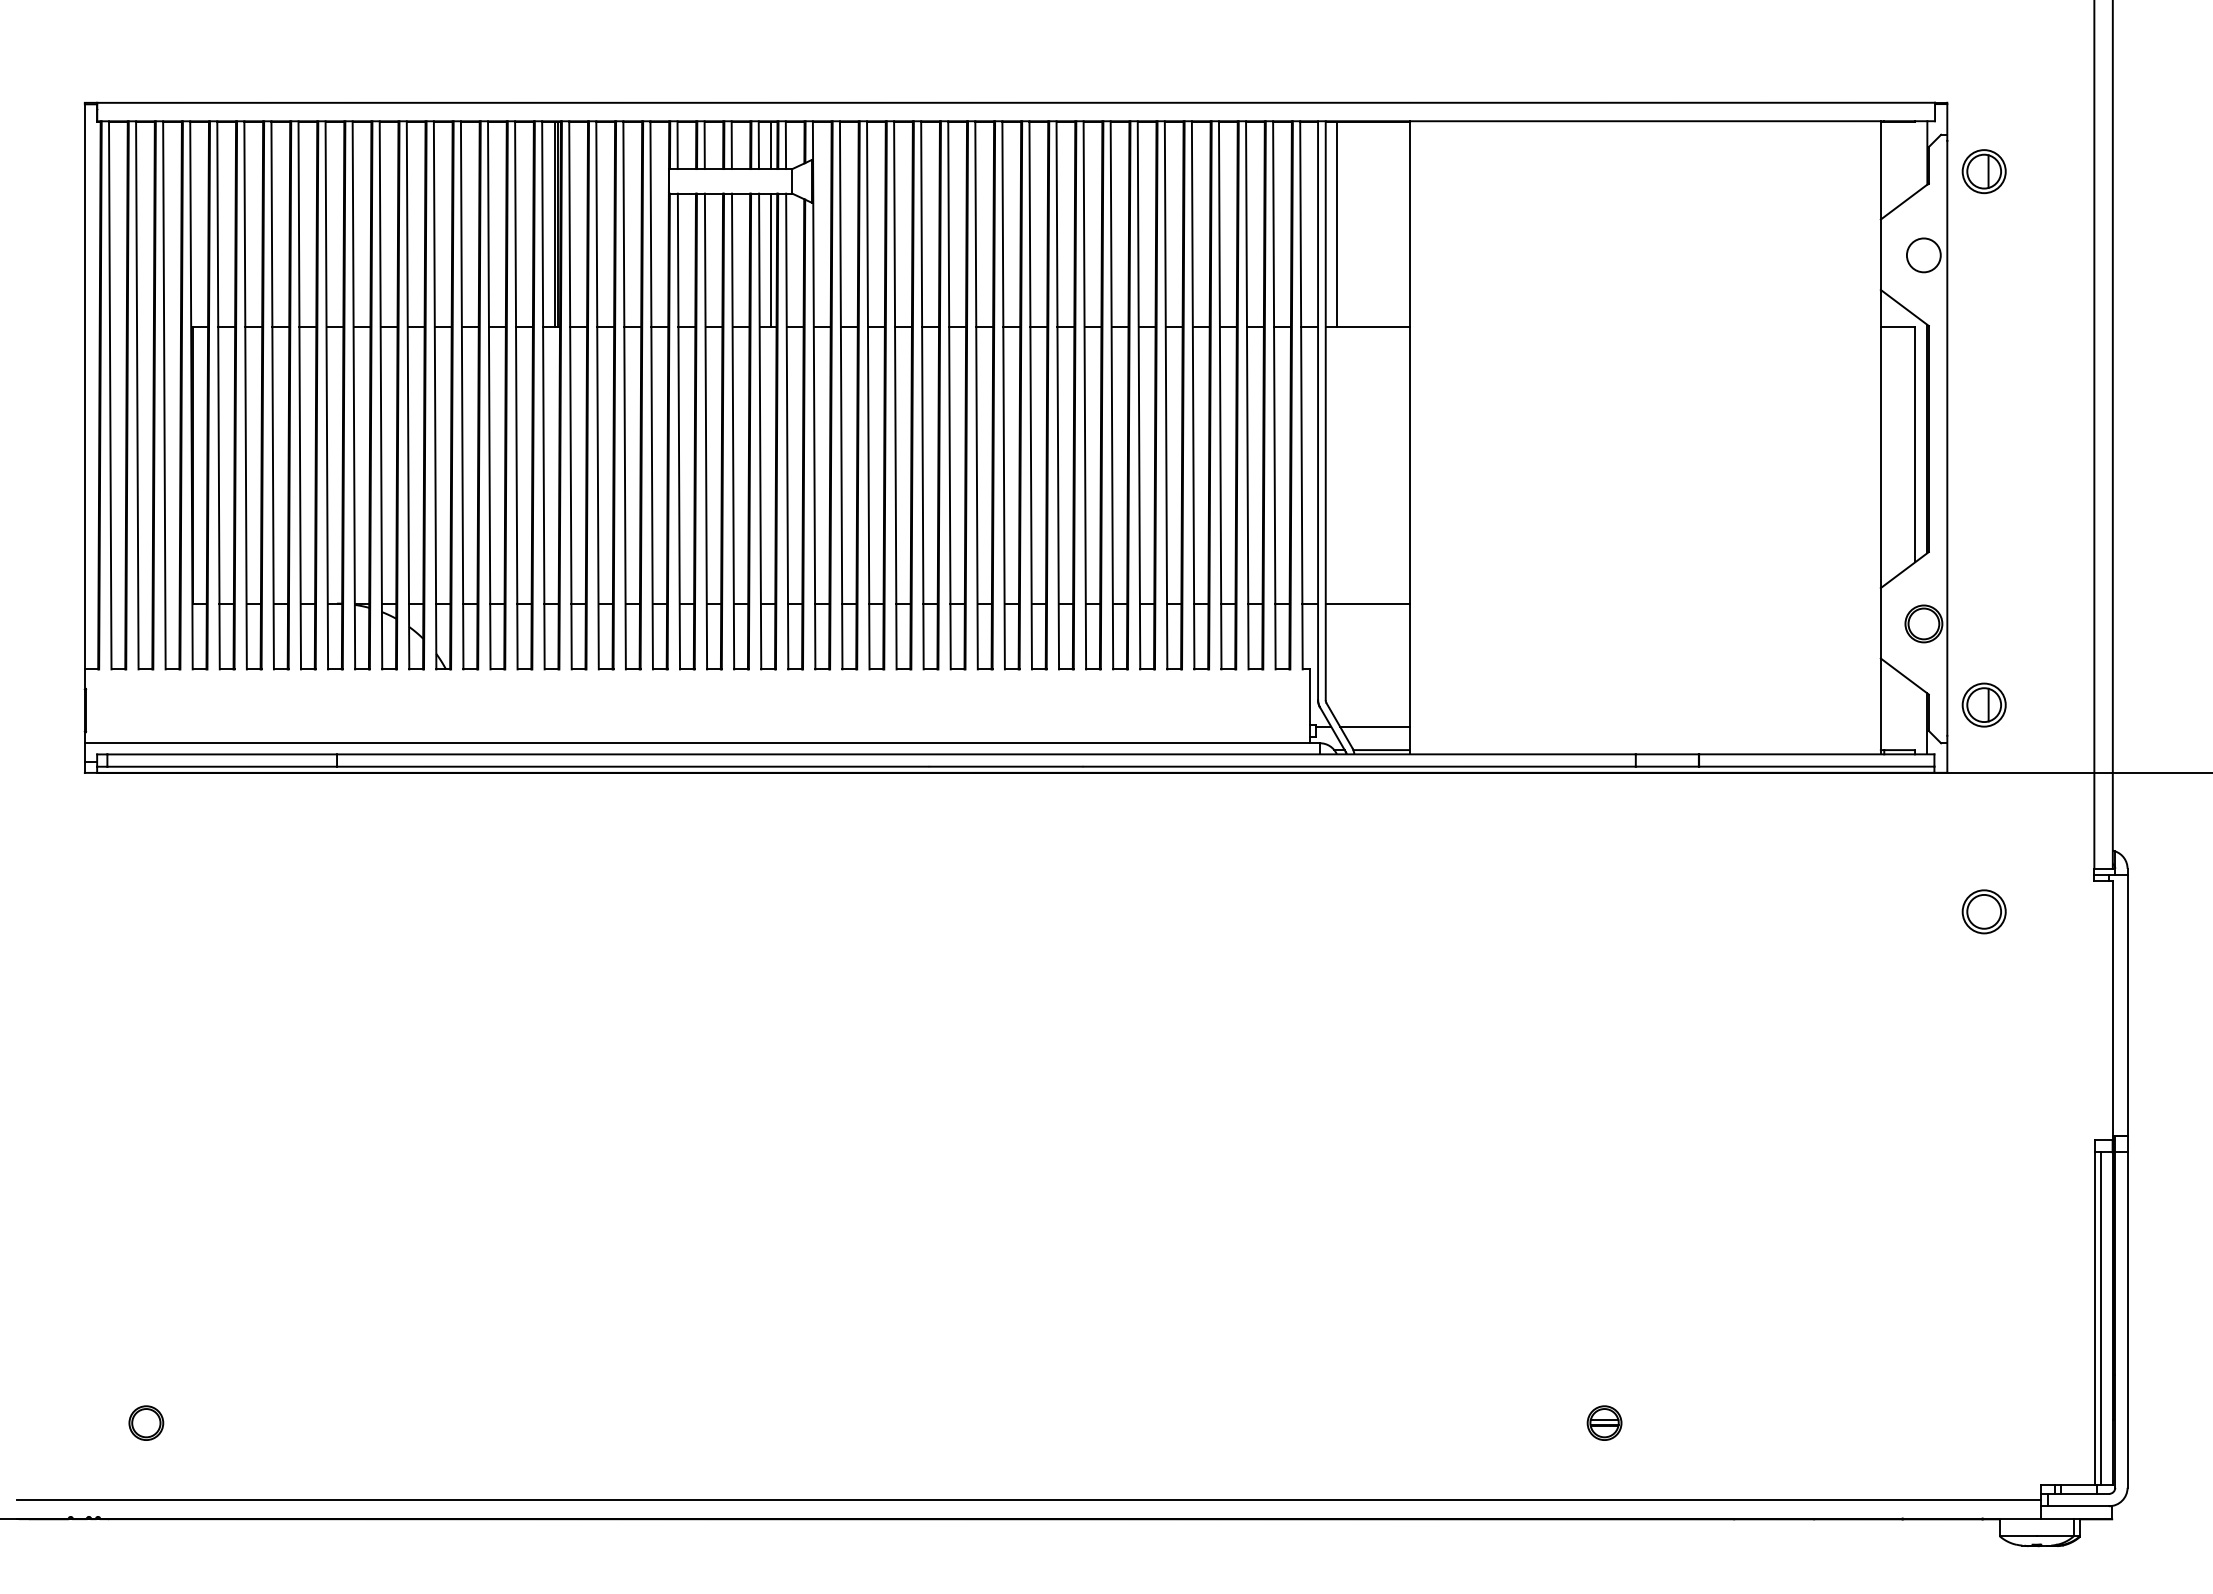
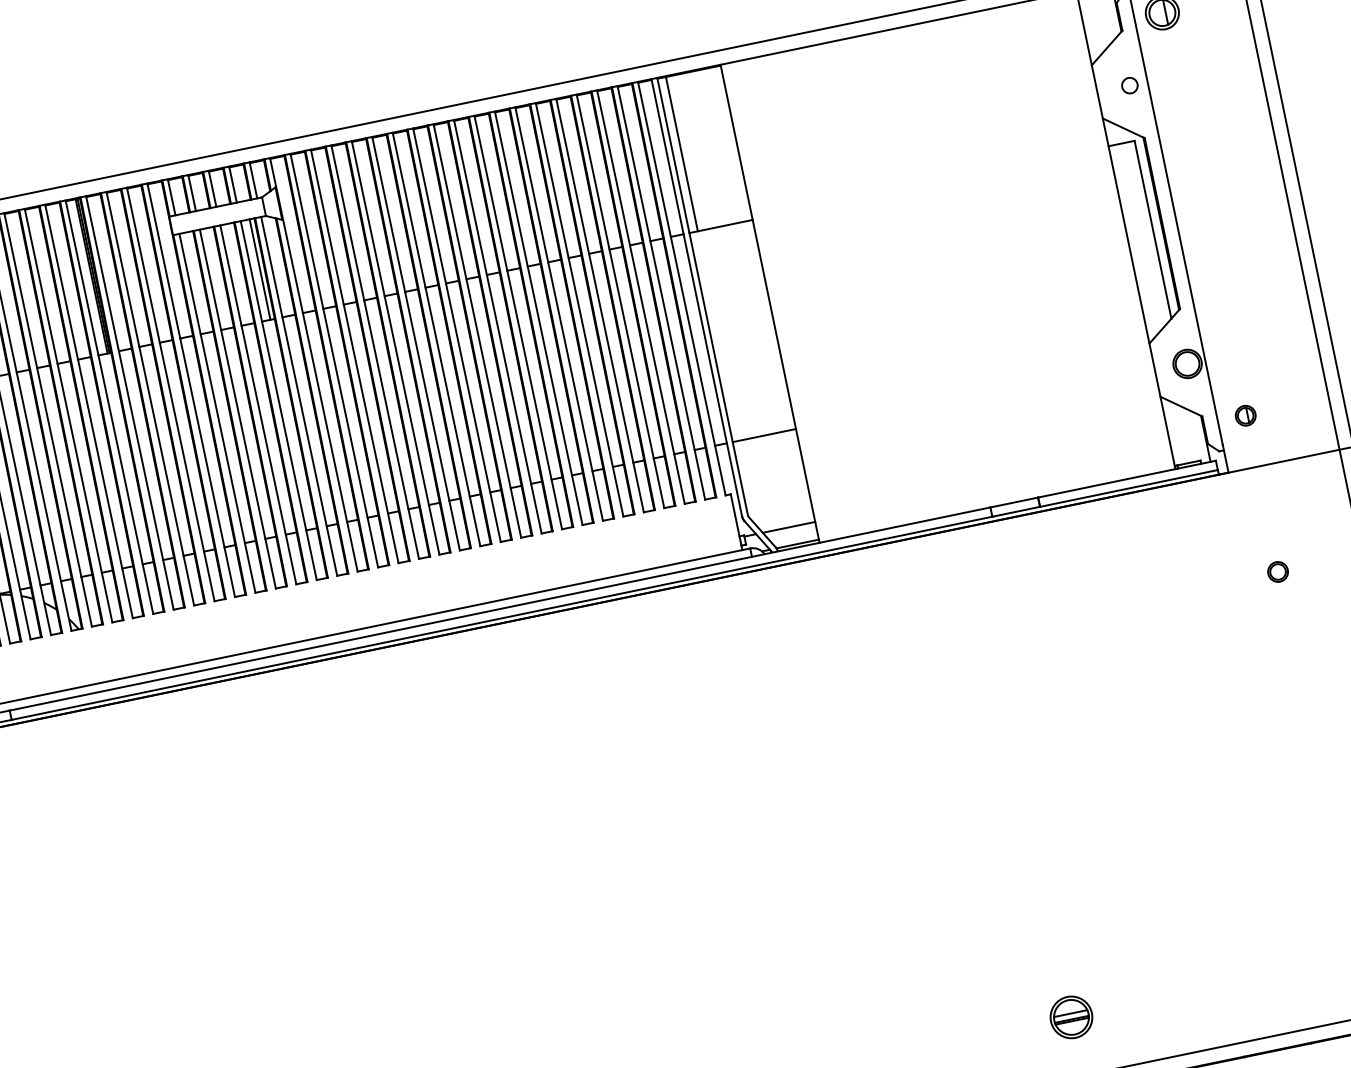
line: (770, 145) -> (241, 183), removed
circle: (1923, 255) -> (1129, 85), size x0.6
part: (1983, 704) -> (1245, 415), size x0.6
part: (1983, 911) -> (1277, 571), size x0.6
part: (1604, 1422) -> (1071, 1016), size x1.6

